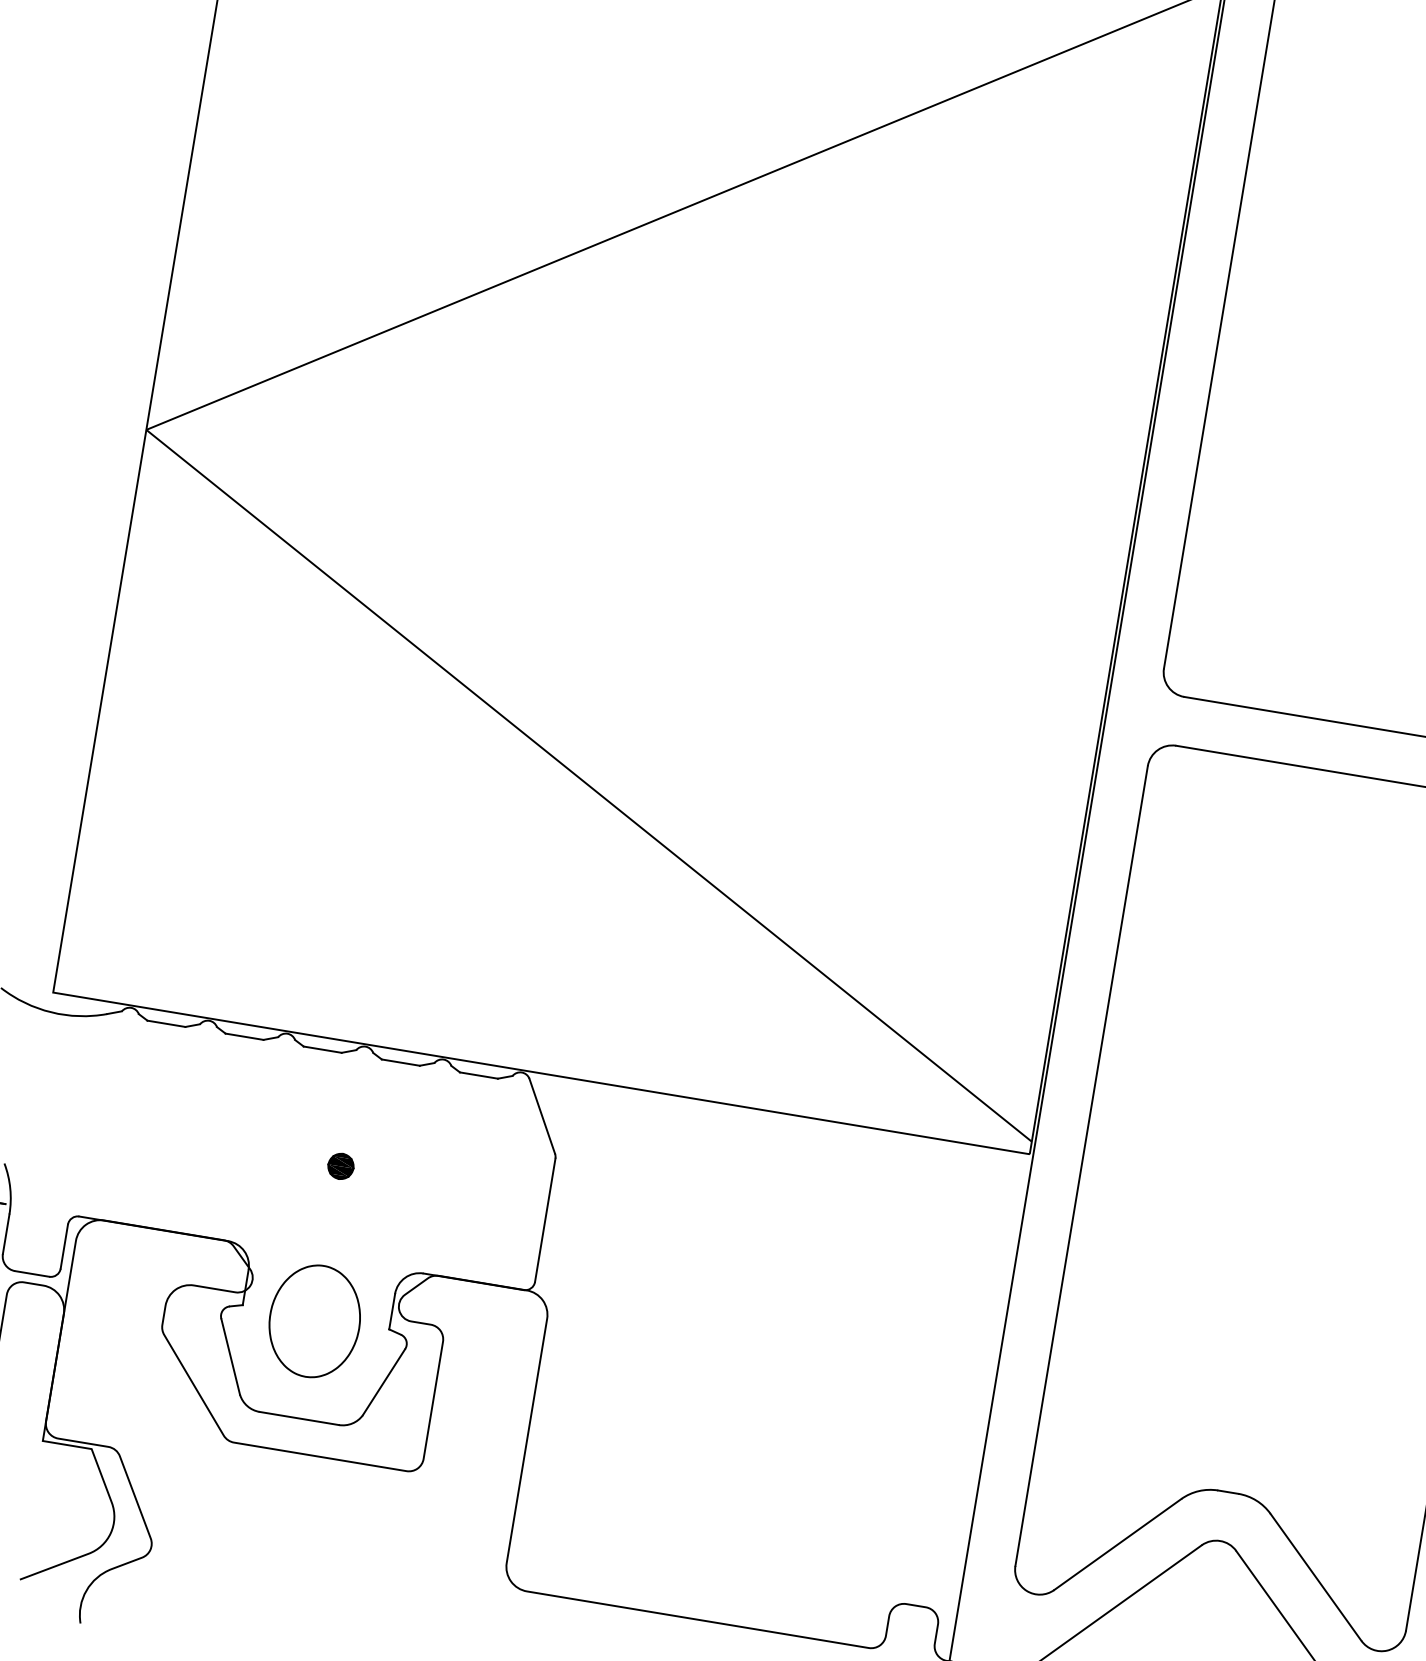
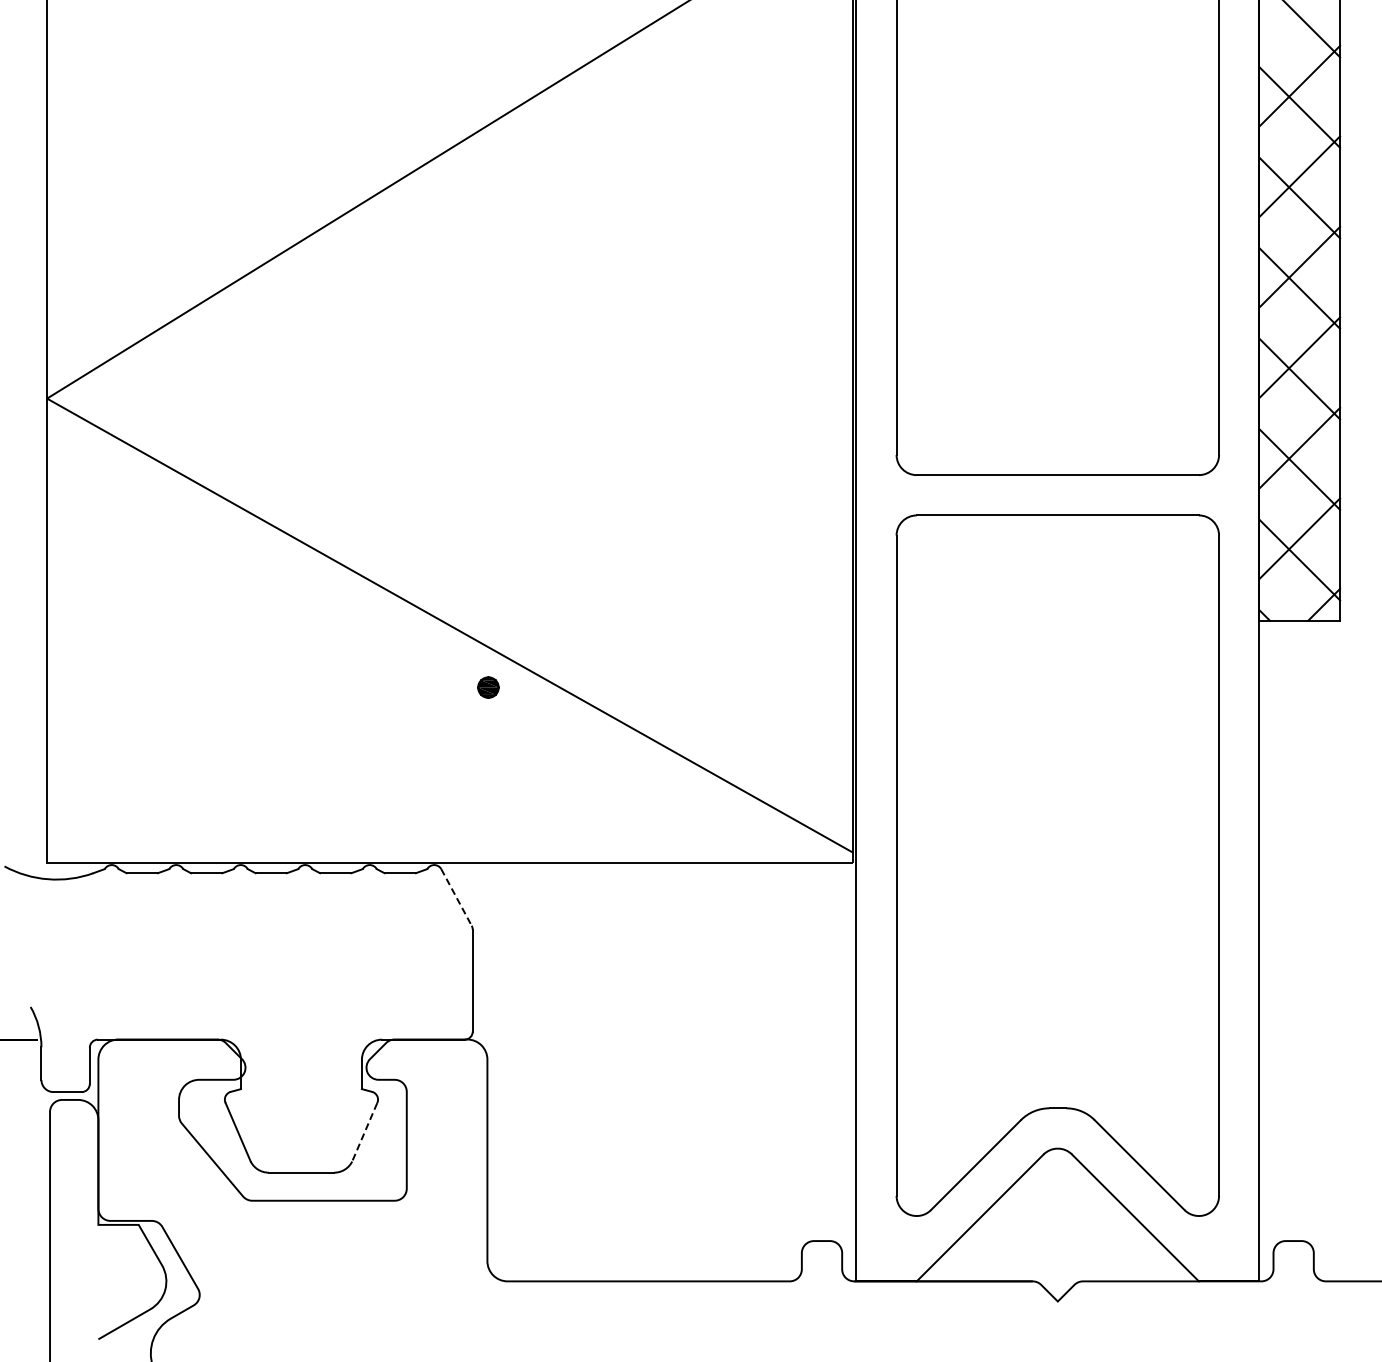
line: (542, 1116) -> (456, 897), solid -> dashed
part: (341, 1166) -> (488, 687), moved
part: (314, 1321) -> (300, 1092), removed
line: (383, 1382) -> (364, 1132), solid -> dashed

